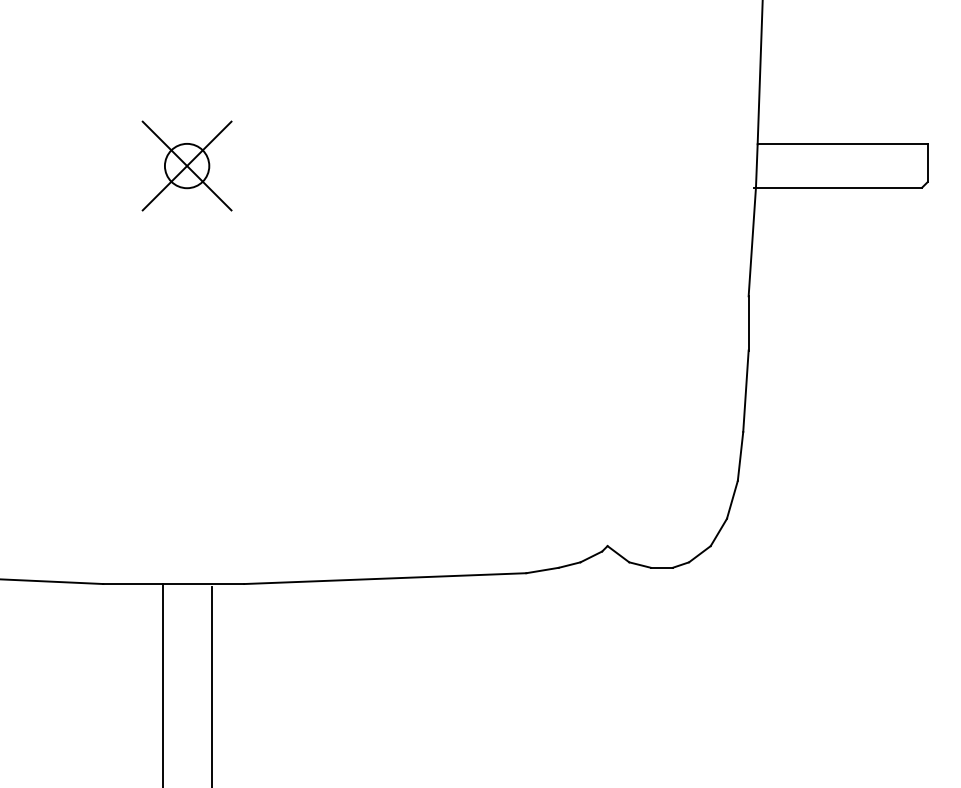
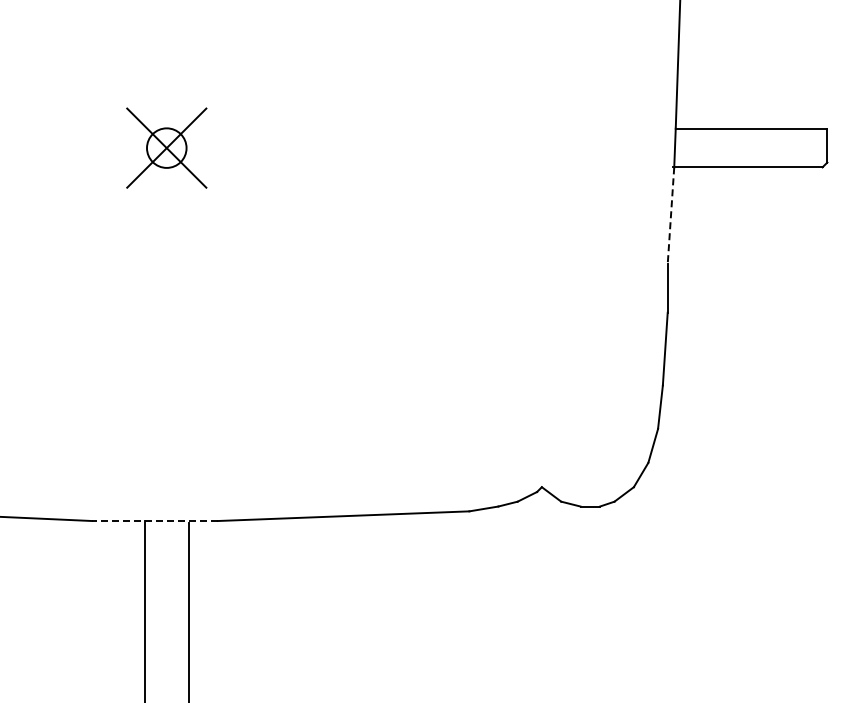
line: (751, 241) -> (670, 215), solid -> dashed
line: (173, 584) -> (154, 521), solid -> dashed

